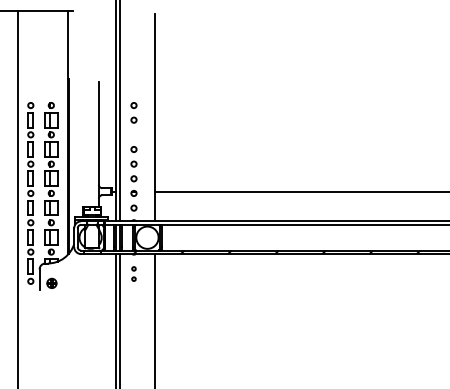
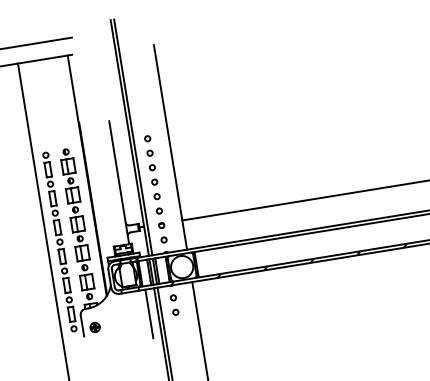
circle: (133, 134) -> (151, 167), added
part: (133, 273) -> (174, 304), size x1.43
line: (107, 278) -> (149, 313), added

